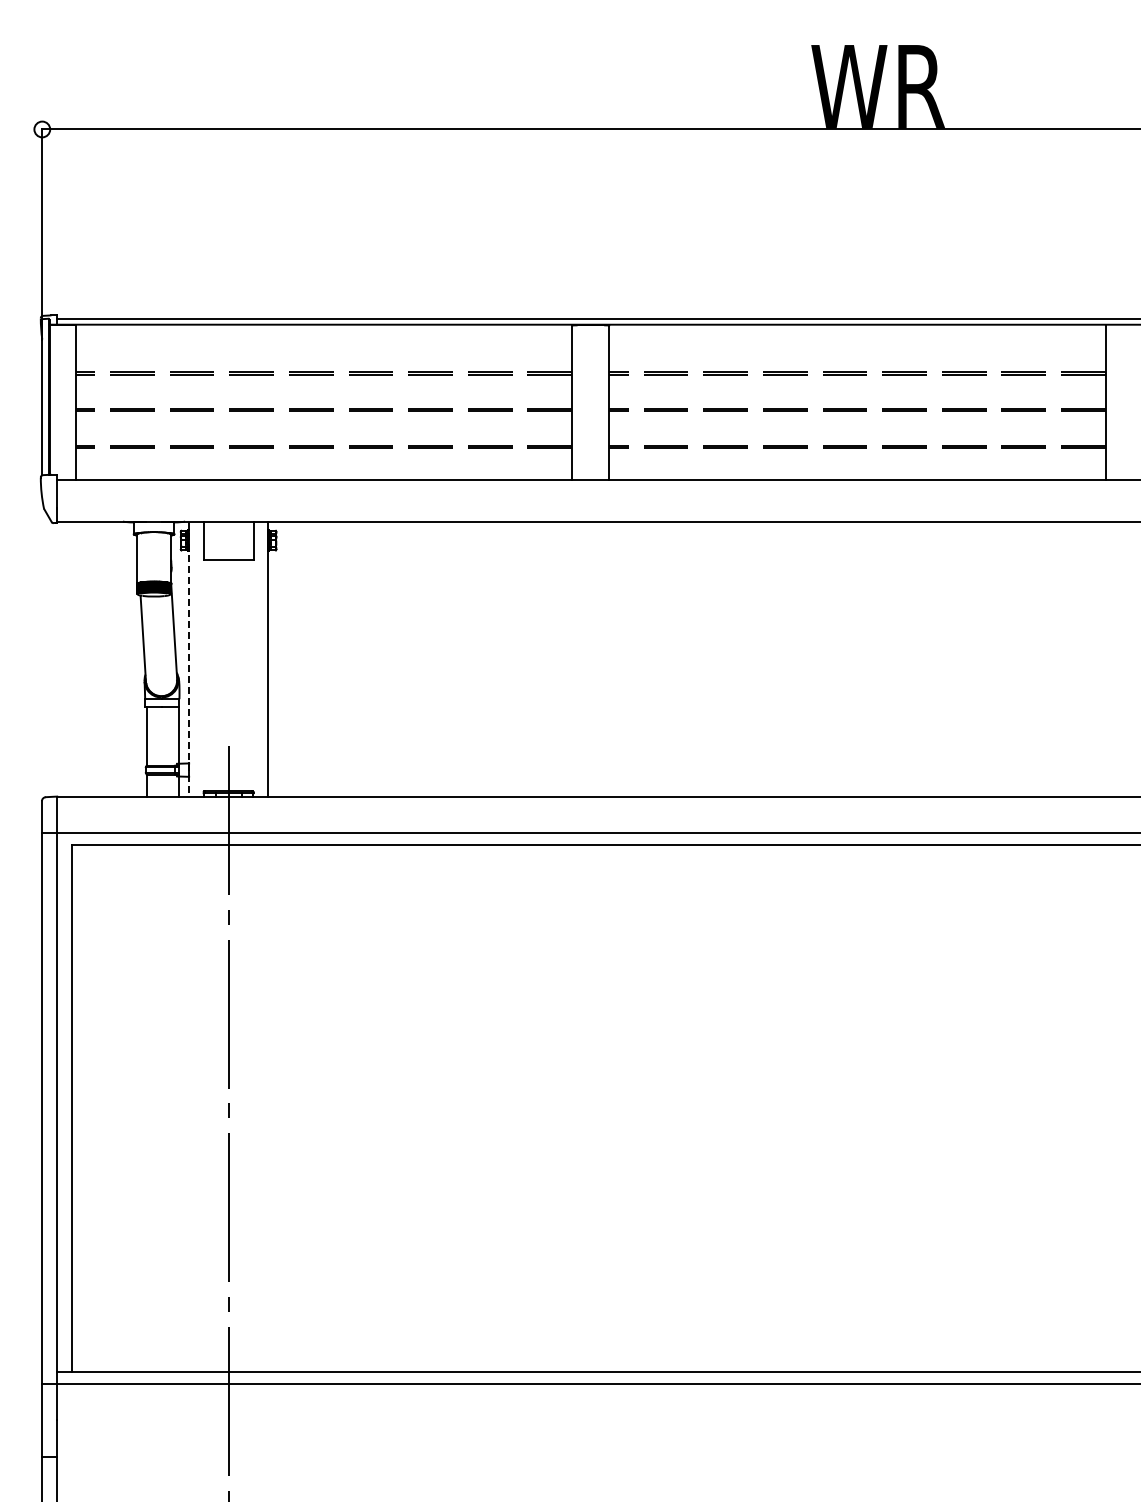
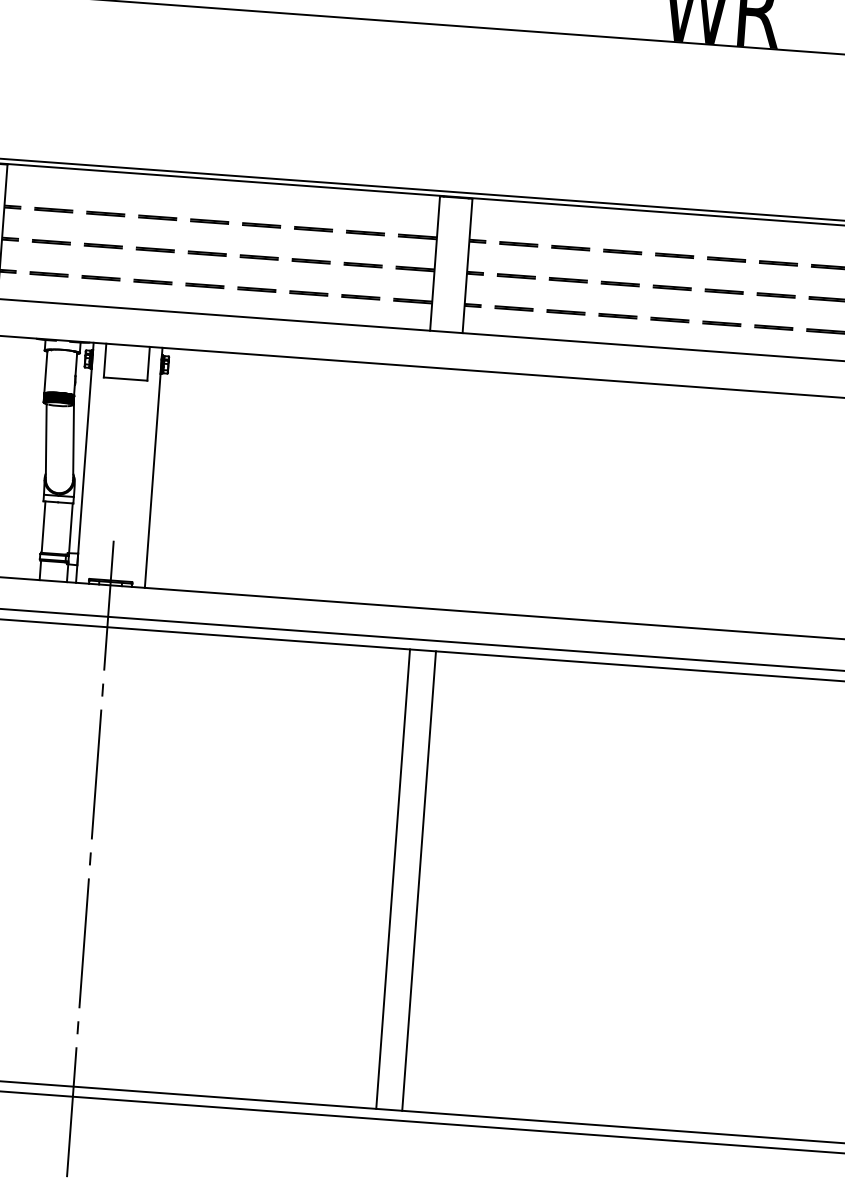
line: (189, 659) -> (85, 463), dashed -> solid
line: (575, 1108) -> (392, 878), added
line: (605, 1108) -> (418, 880), added

